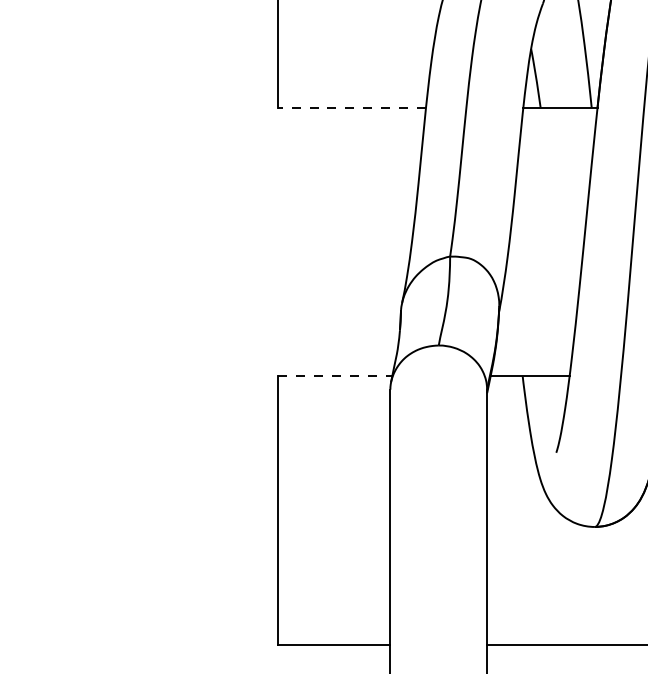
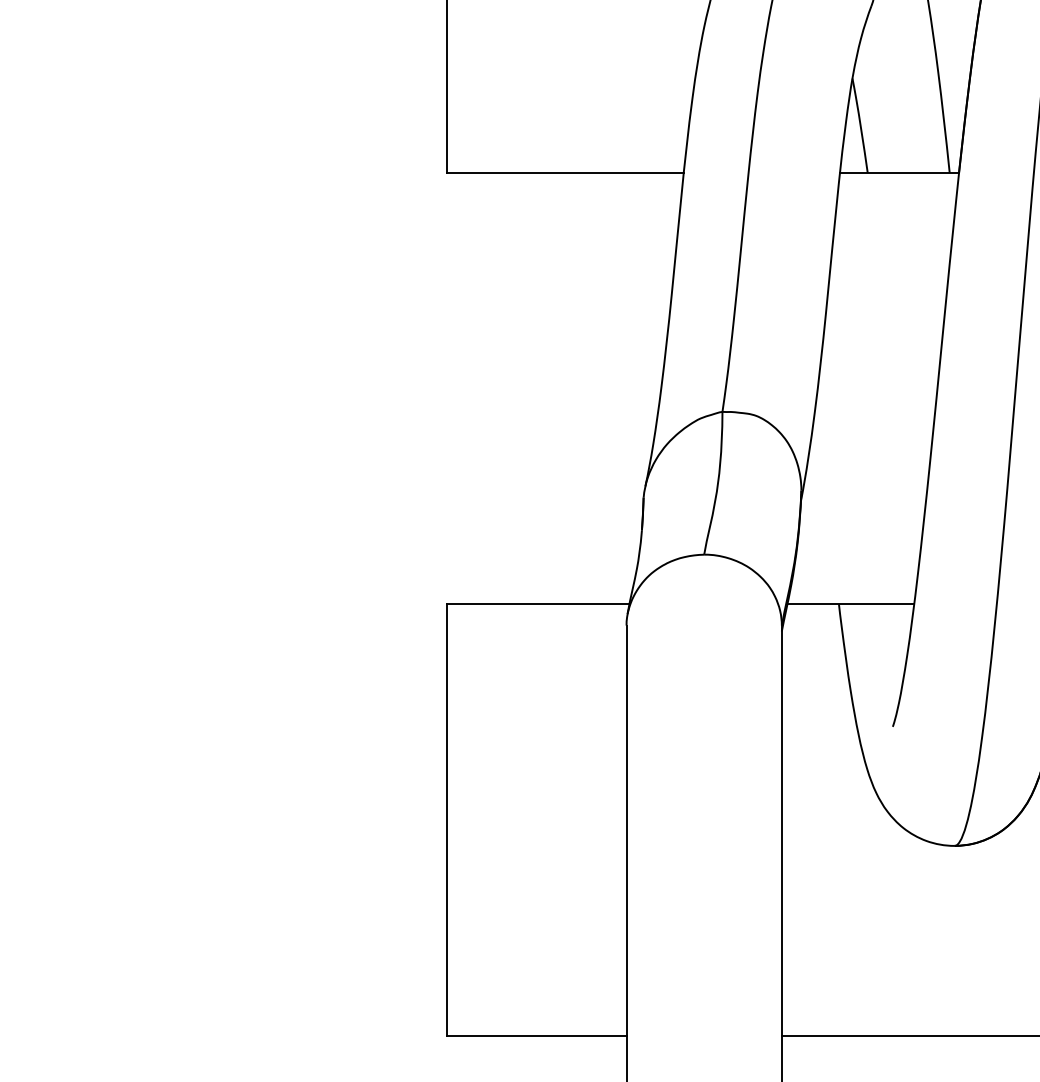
line: (352, 107) -> (565, 172), dashed -> solid
line: (335, 376) -> (538, 604), dashed -> solid

